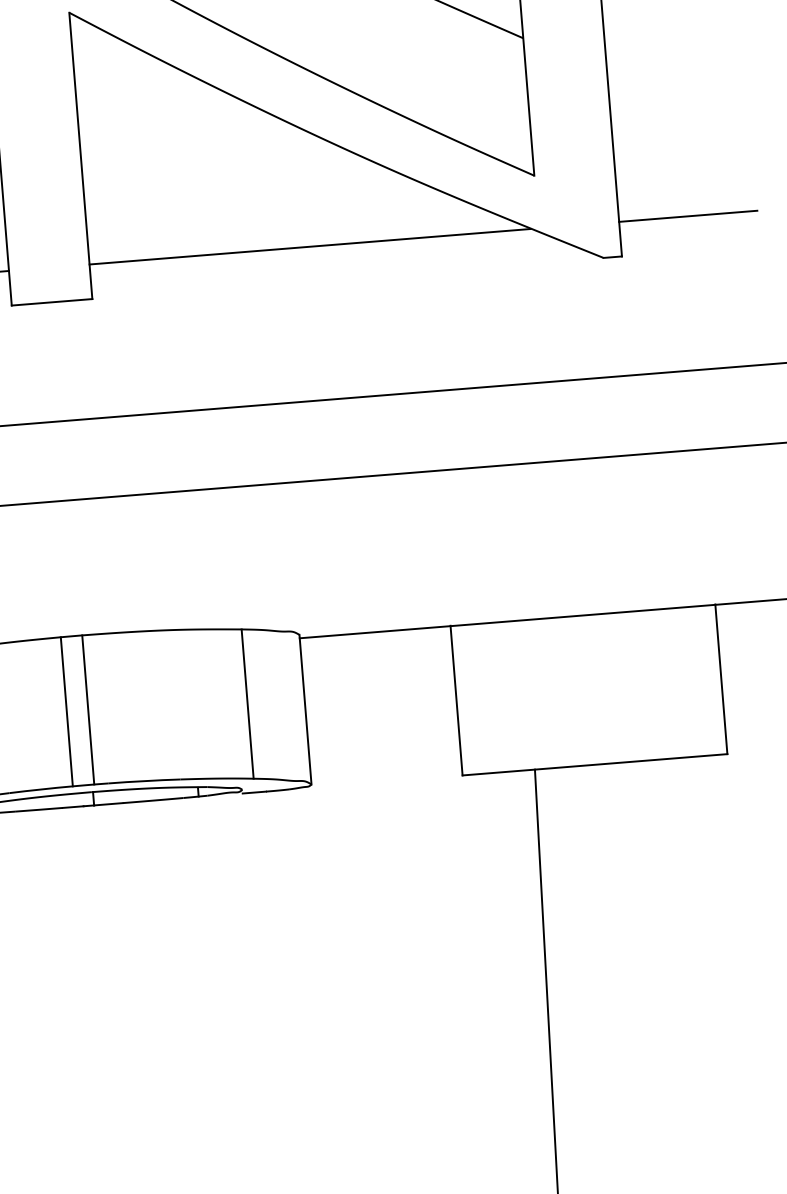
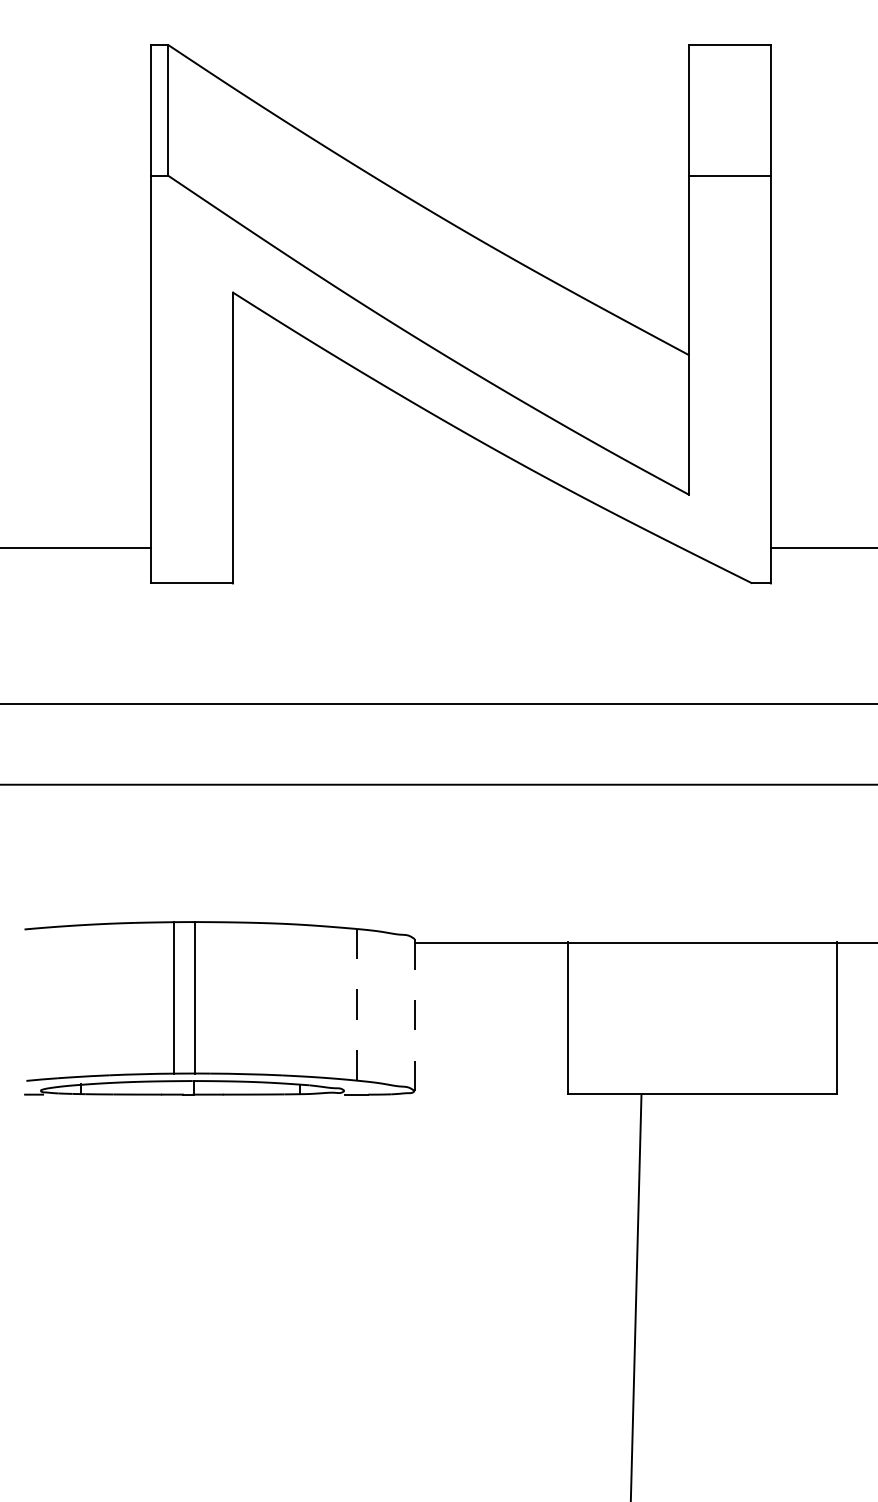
line: (309, 246) -> (456, 548), removed
line: (247, 703) -> (356, 1004), solid -> dashed
line: (305, 710) -> (414, 1015), solid -> dashed

